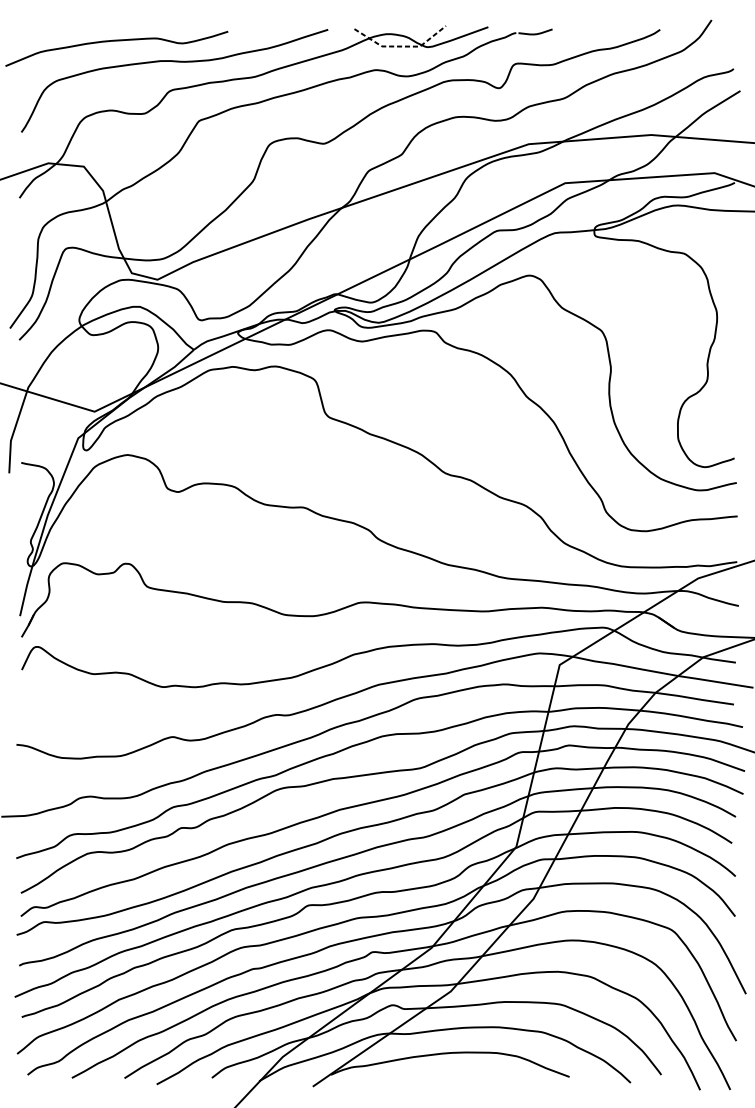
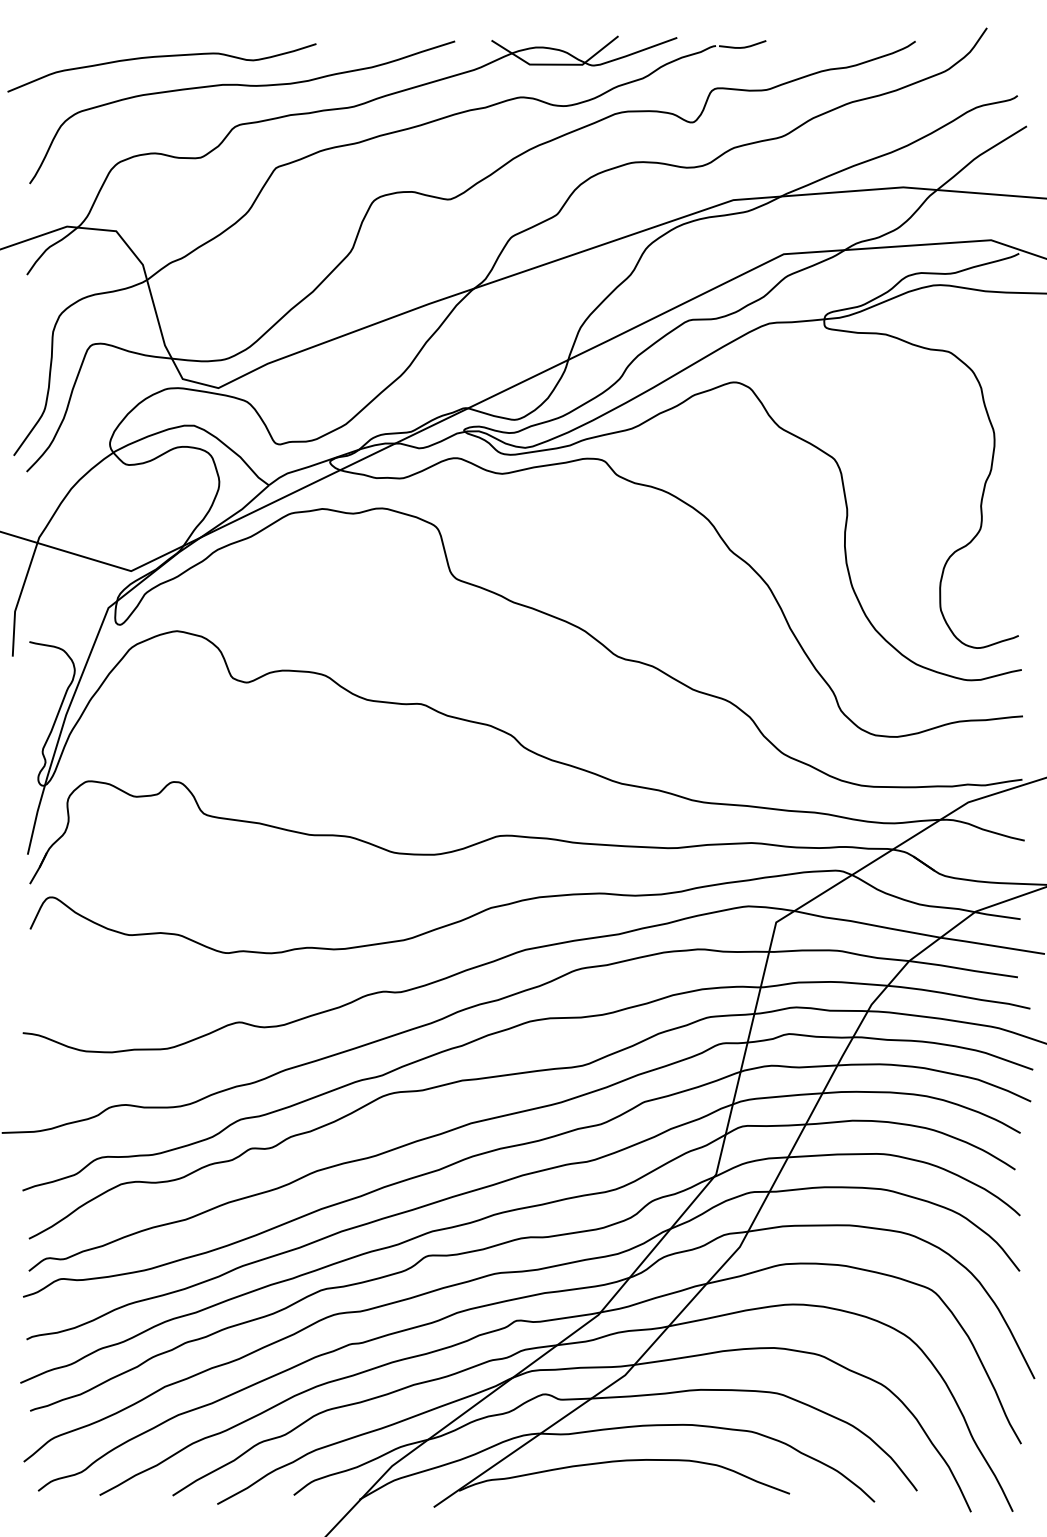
line: (401, 46) -> (556, 64), dashed -> solid

